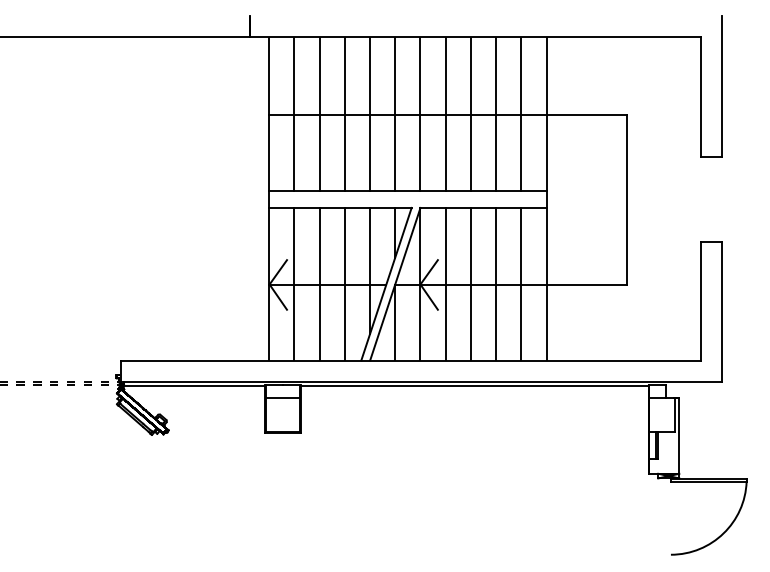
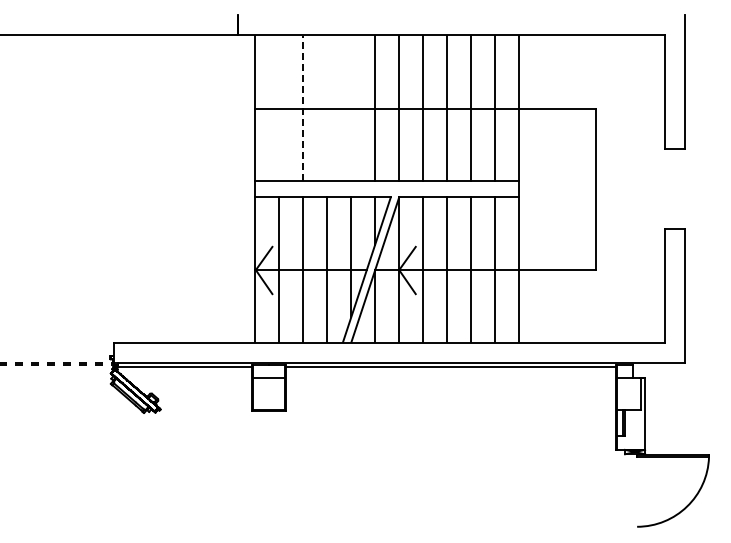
line: (294, 114) -> (279, 108), removed
line: (319, 114) -> (303, 108), solid -> dashed
line: (344, 114) -> (327, 108), removed
line: (370, 114) -> (351, 108), removed

